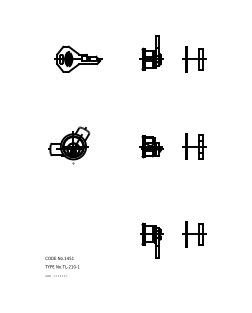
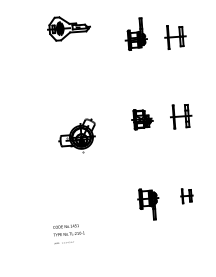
part: (78, 58) -> (69, 27), moved
part: (69, 145) -> (77, 136), moved
part: (194, 234) -> (187, 196), size x0.6

